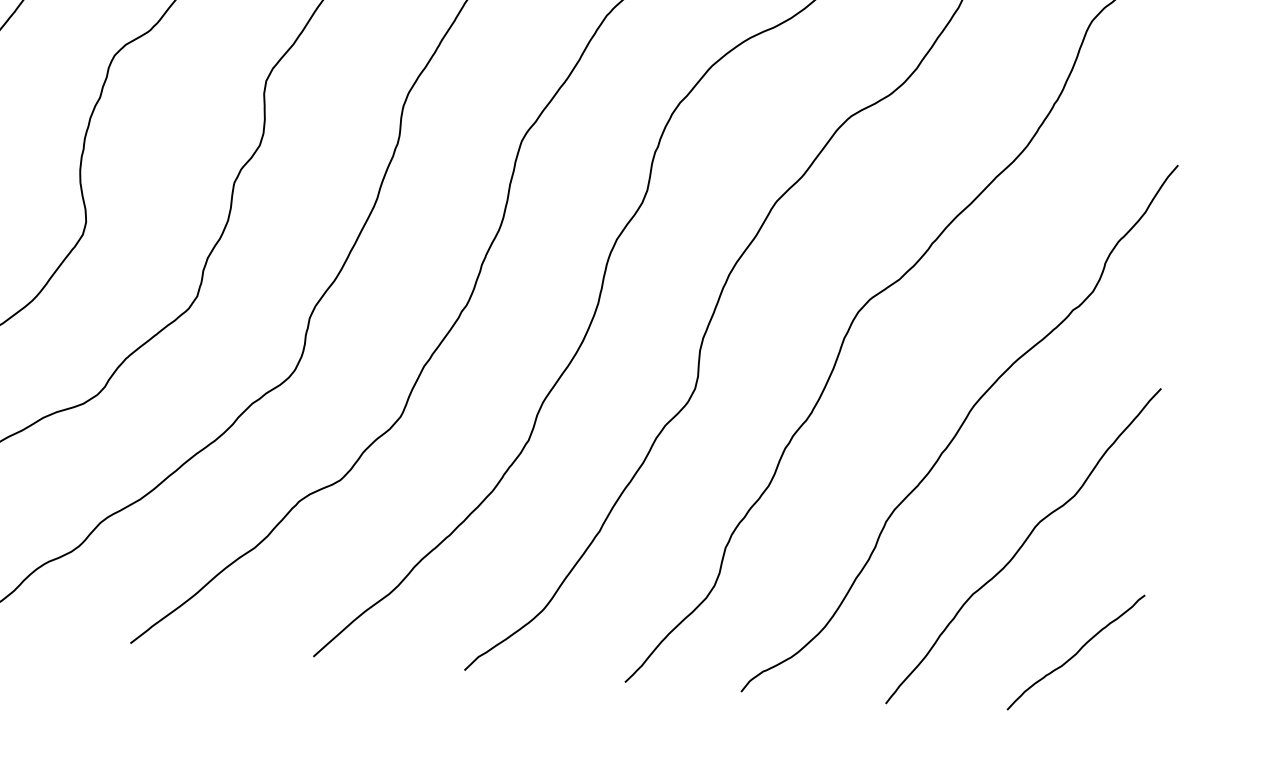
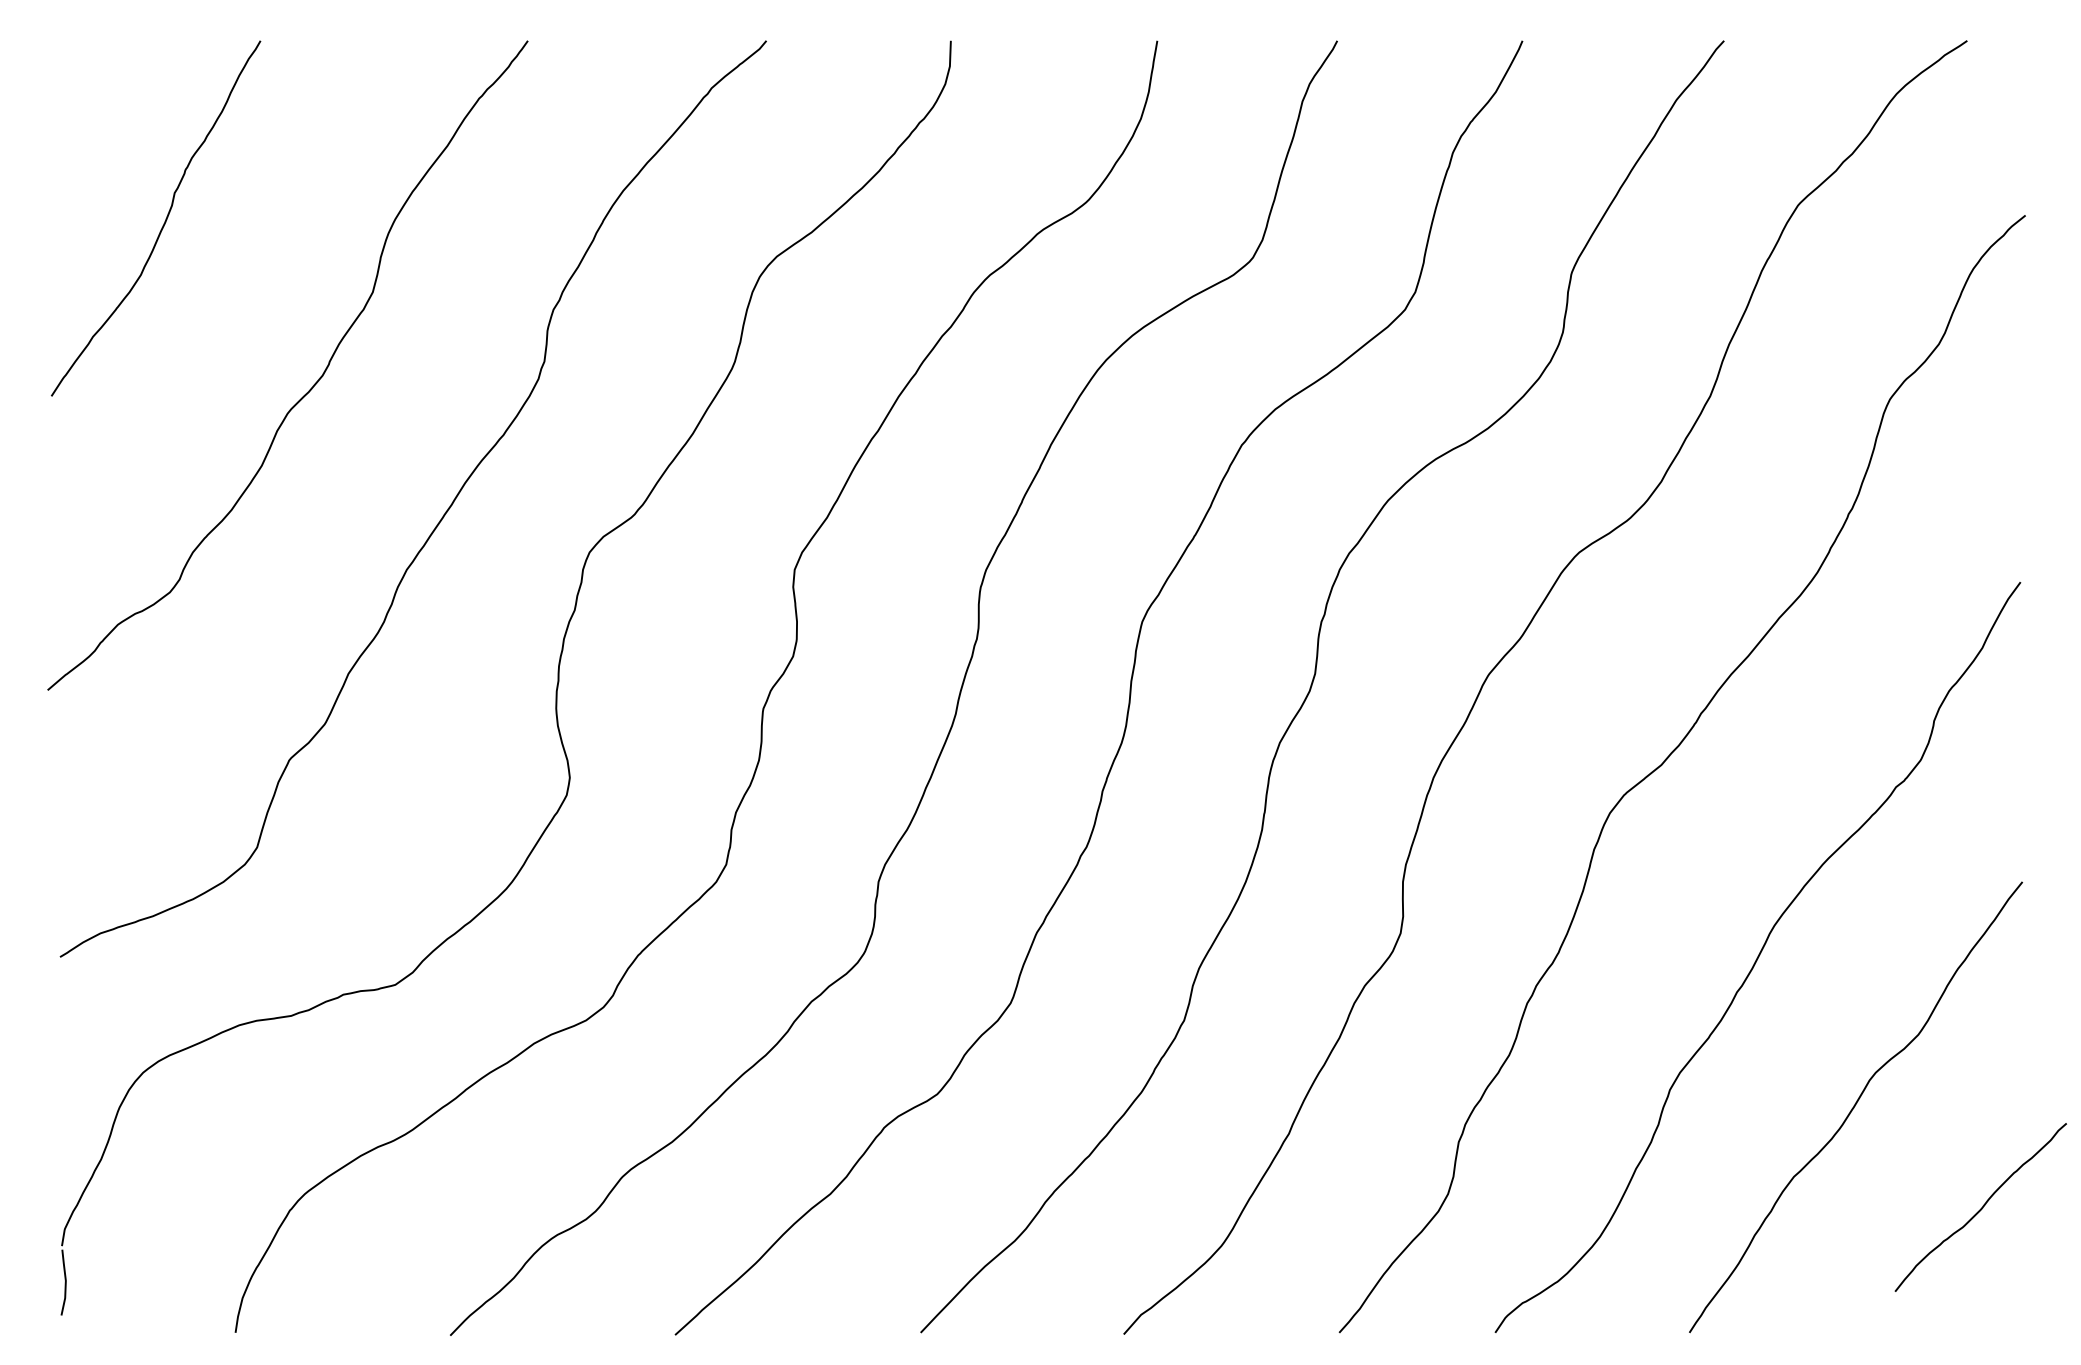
curve: (1076, 652) -> (1981, 1207), moved

